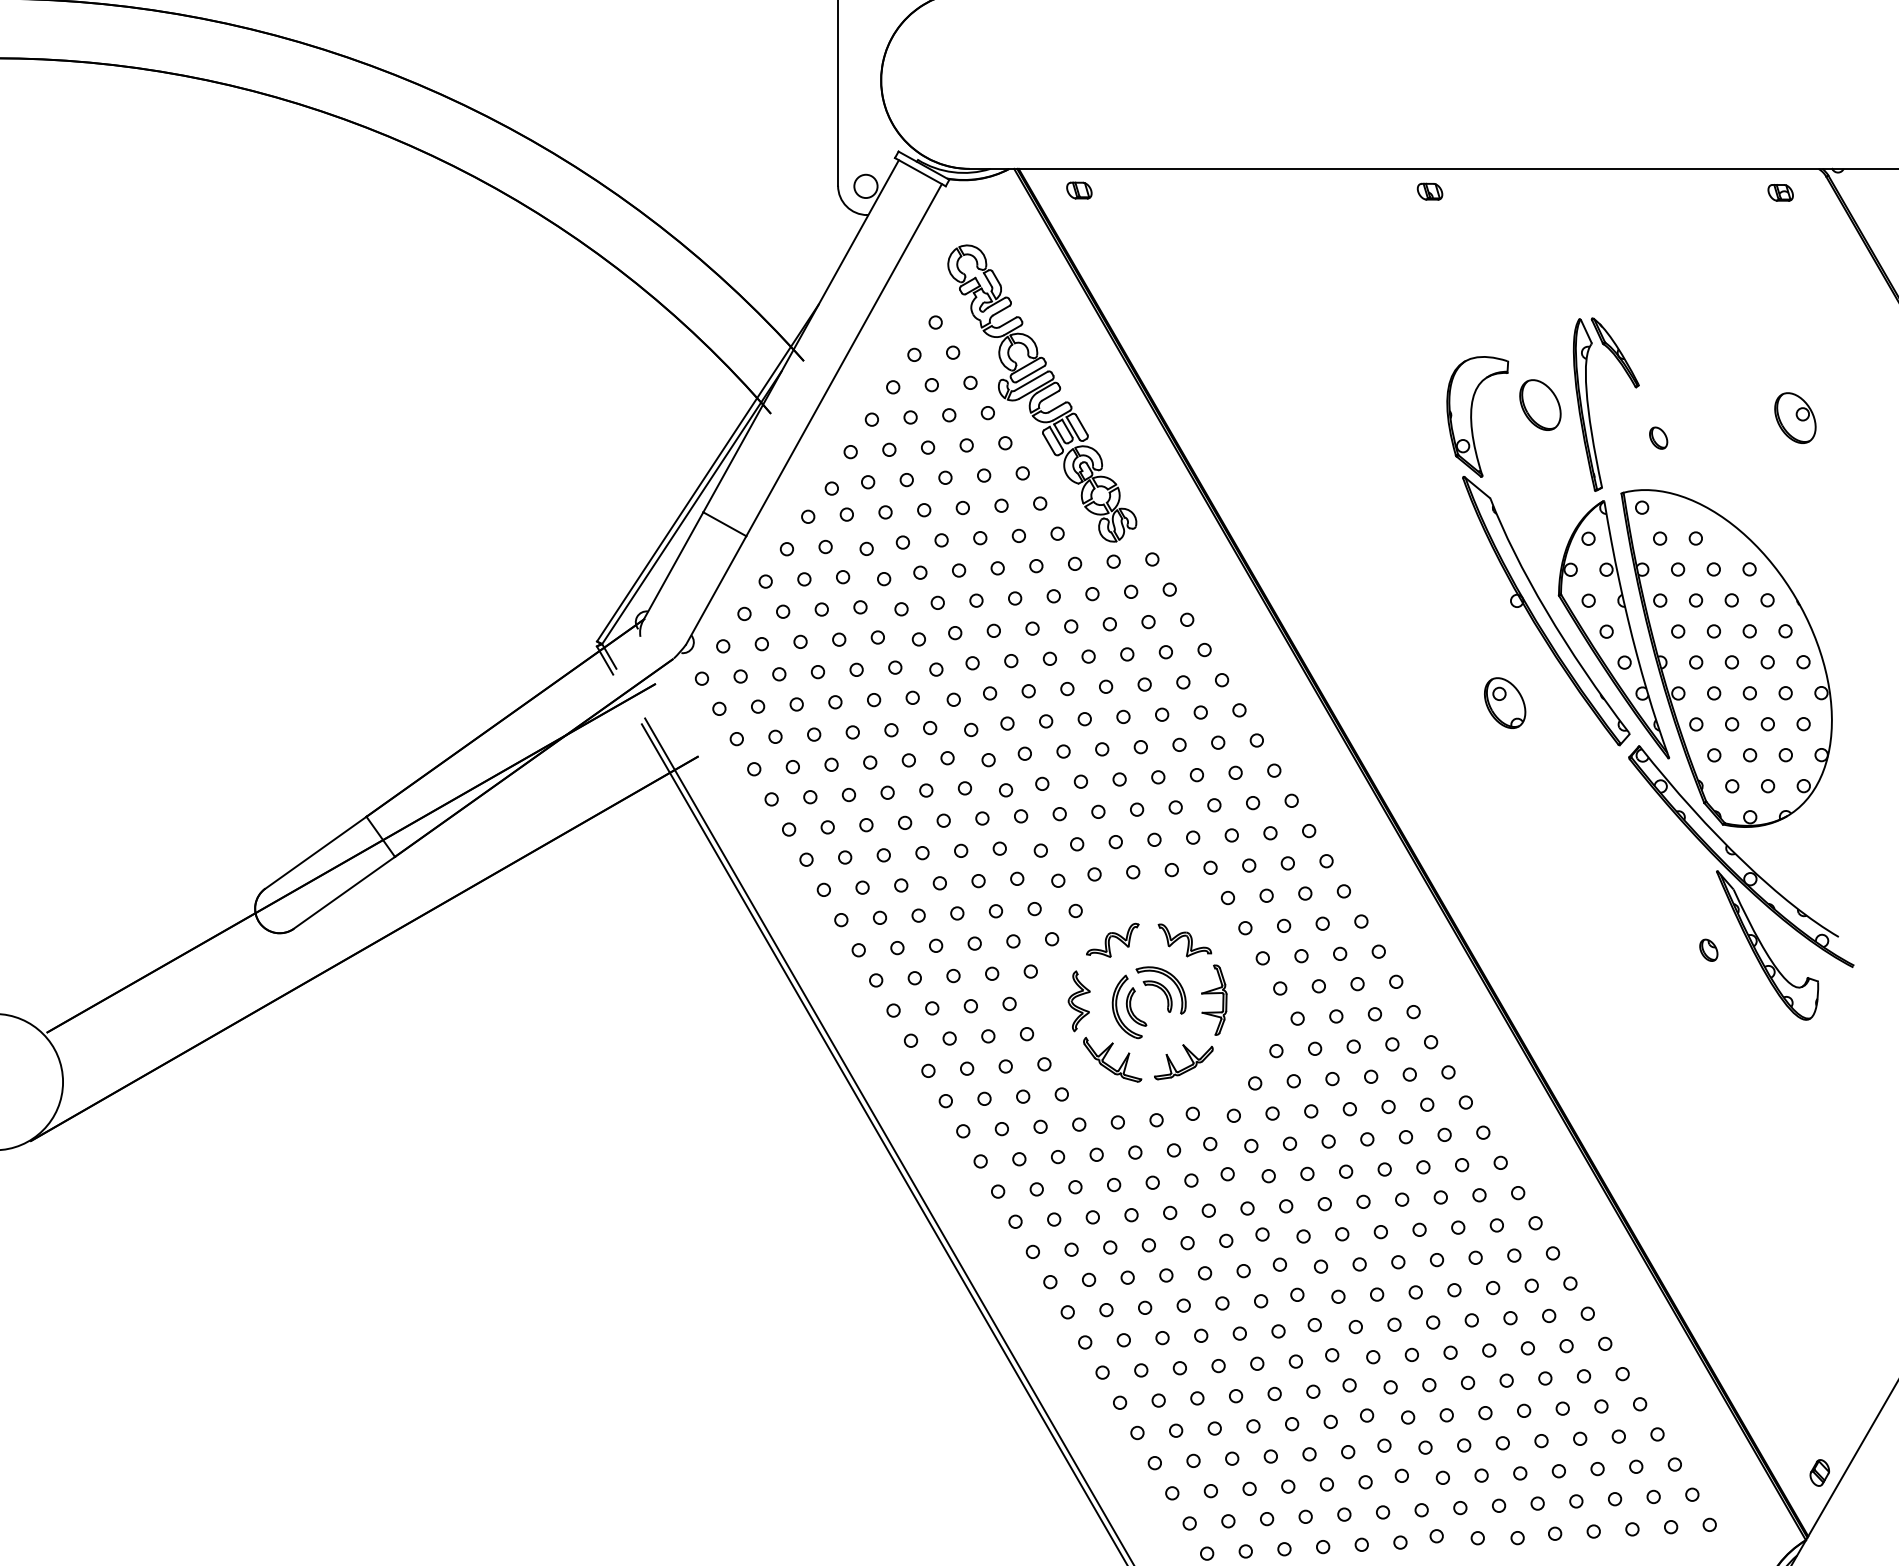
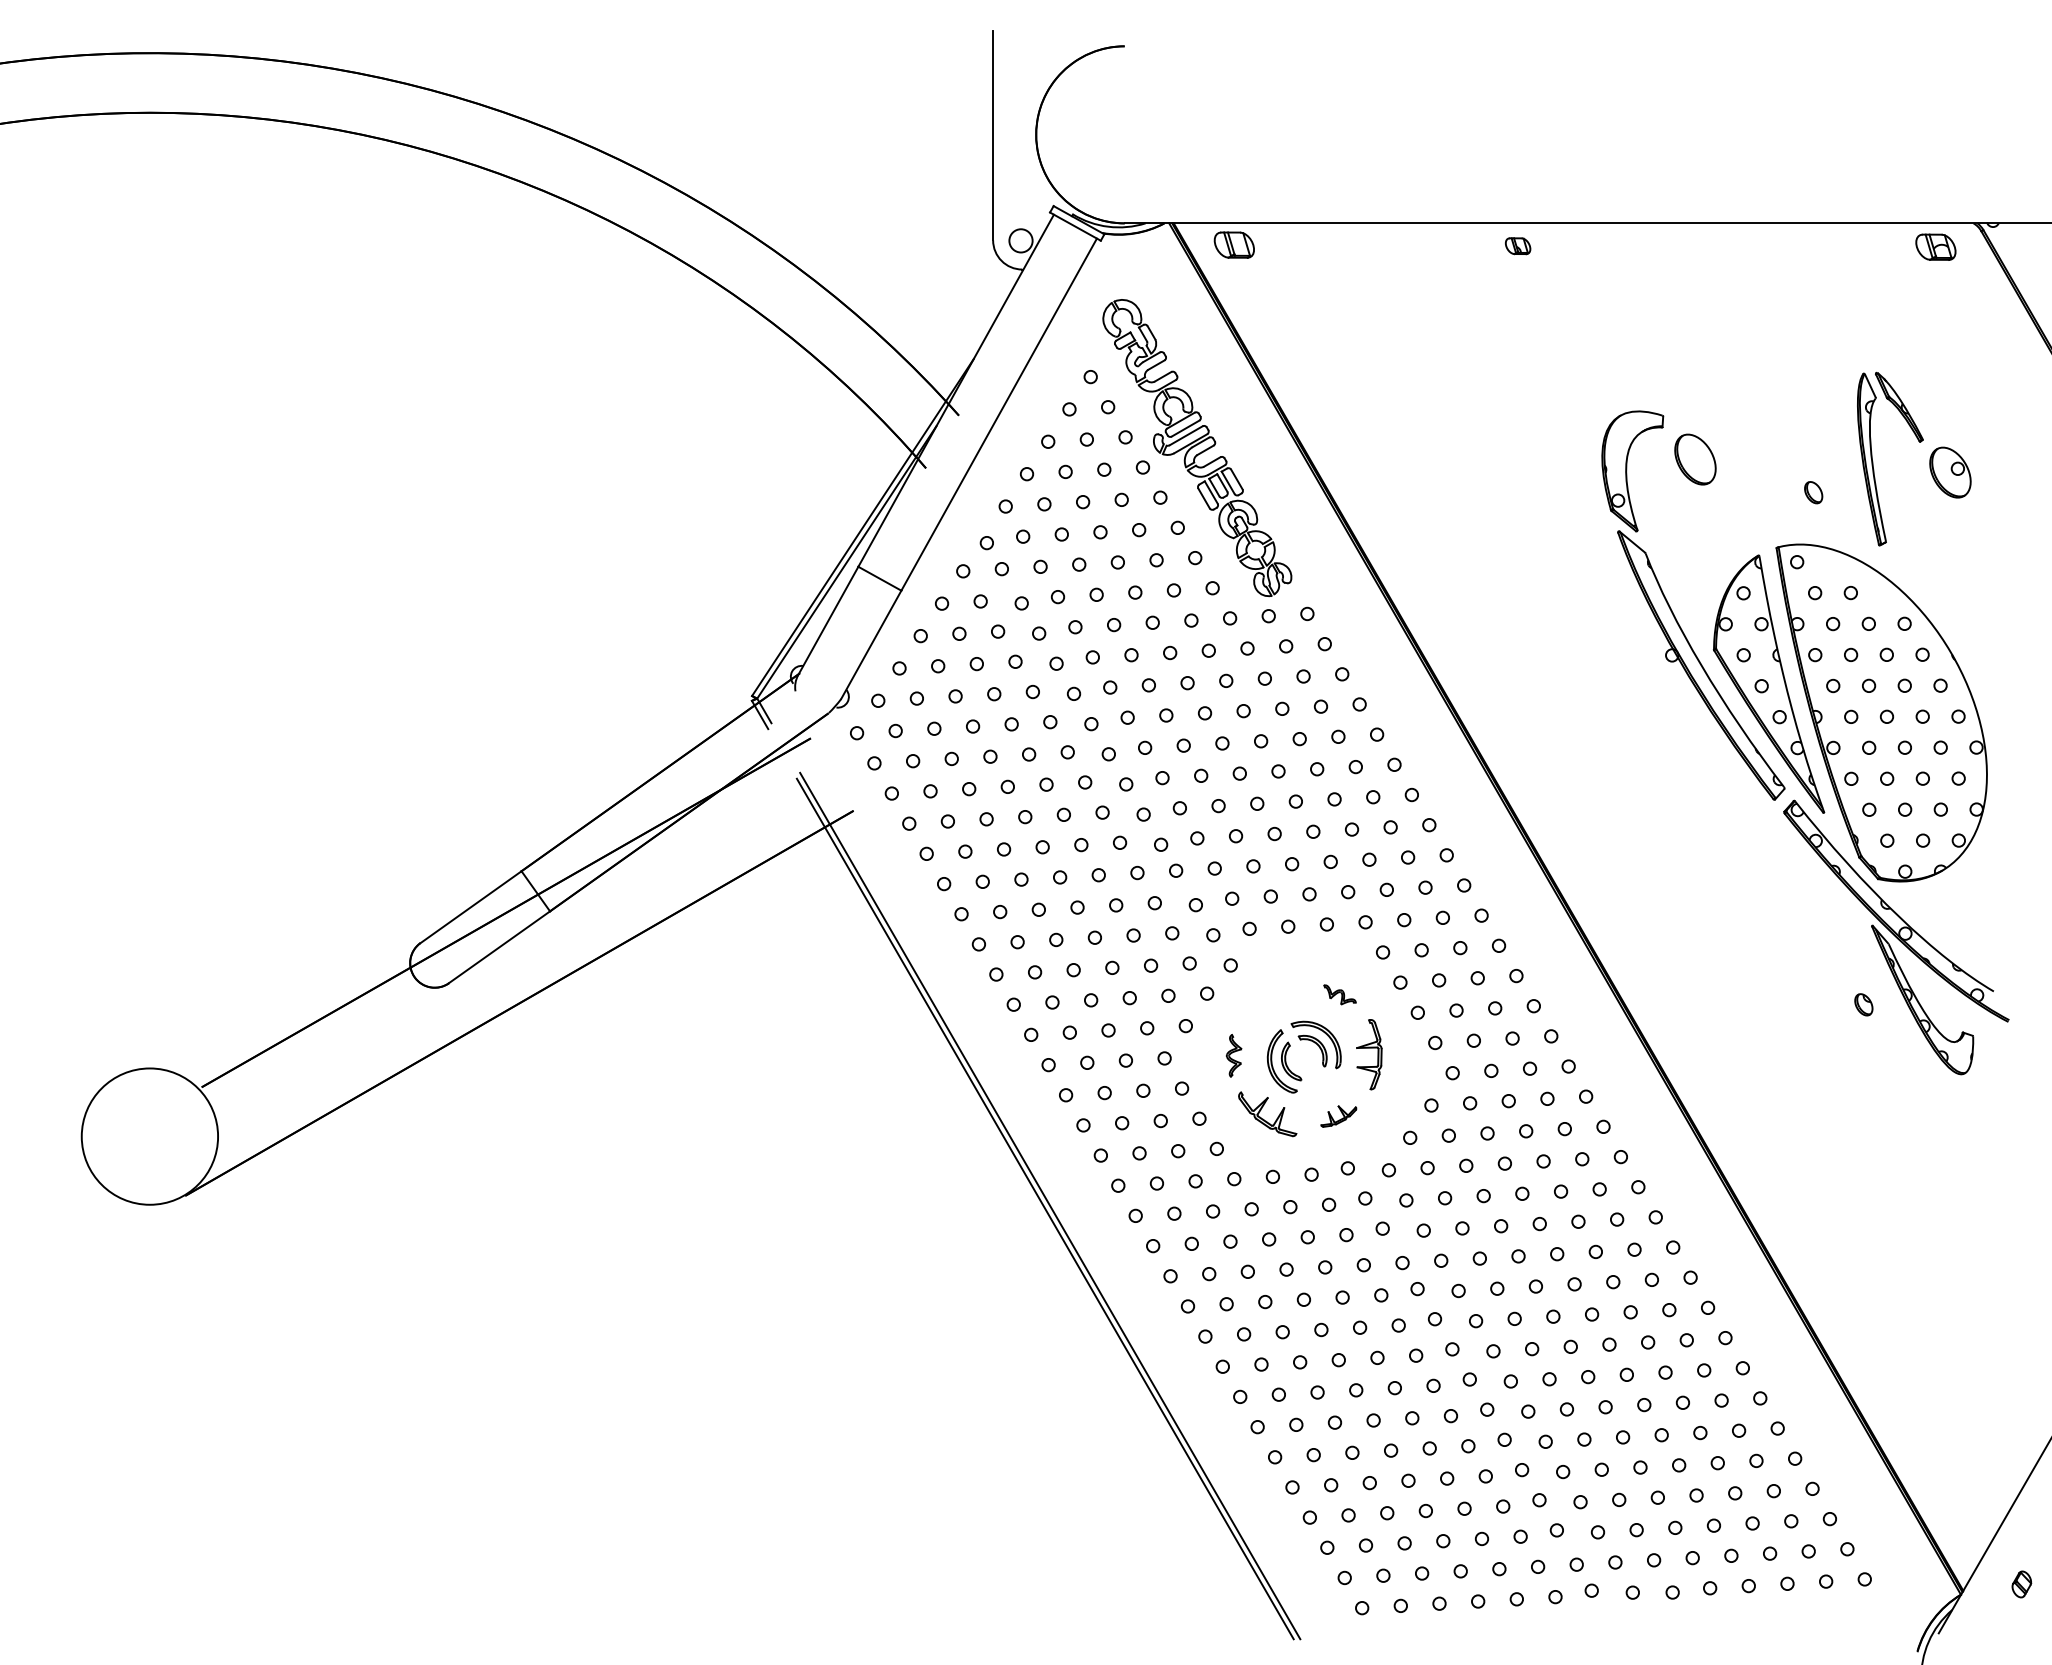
part: (1079, 190) -> (1234, 244), size x1.6
part: (1430, 192) -> (1518, 246), moved
part: (1780, 193) -> (1935, 247), size x1.6
part: (1589, 407) -> (1873, 461), moved
part: (1505, 703) -> (1660, 757), removed
part: (1112, 940) -> (1267, 994), removed
part: (1184, 940) -> (1339, 994), size x0.6
part: (1078, 1001) -> (1233, 1055), size x0.7
part: (1183, 1062) -> (1338, 1116), size x0.6
part: (1819, 1473) -> (2021, 1584), moved

